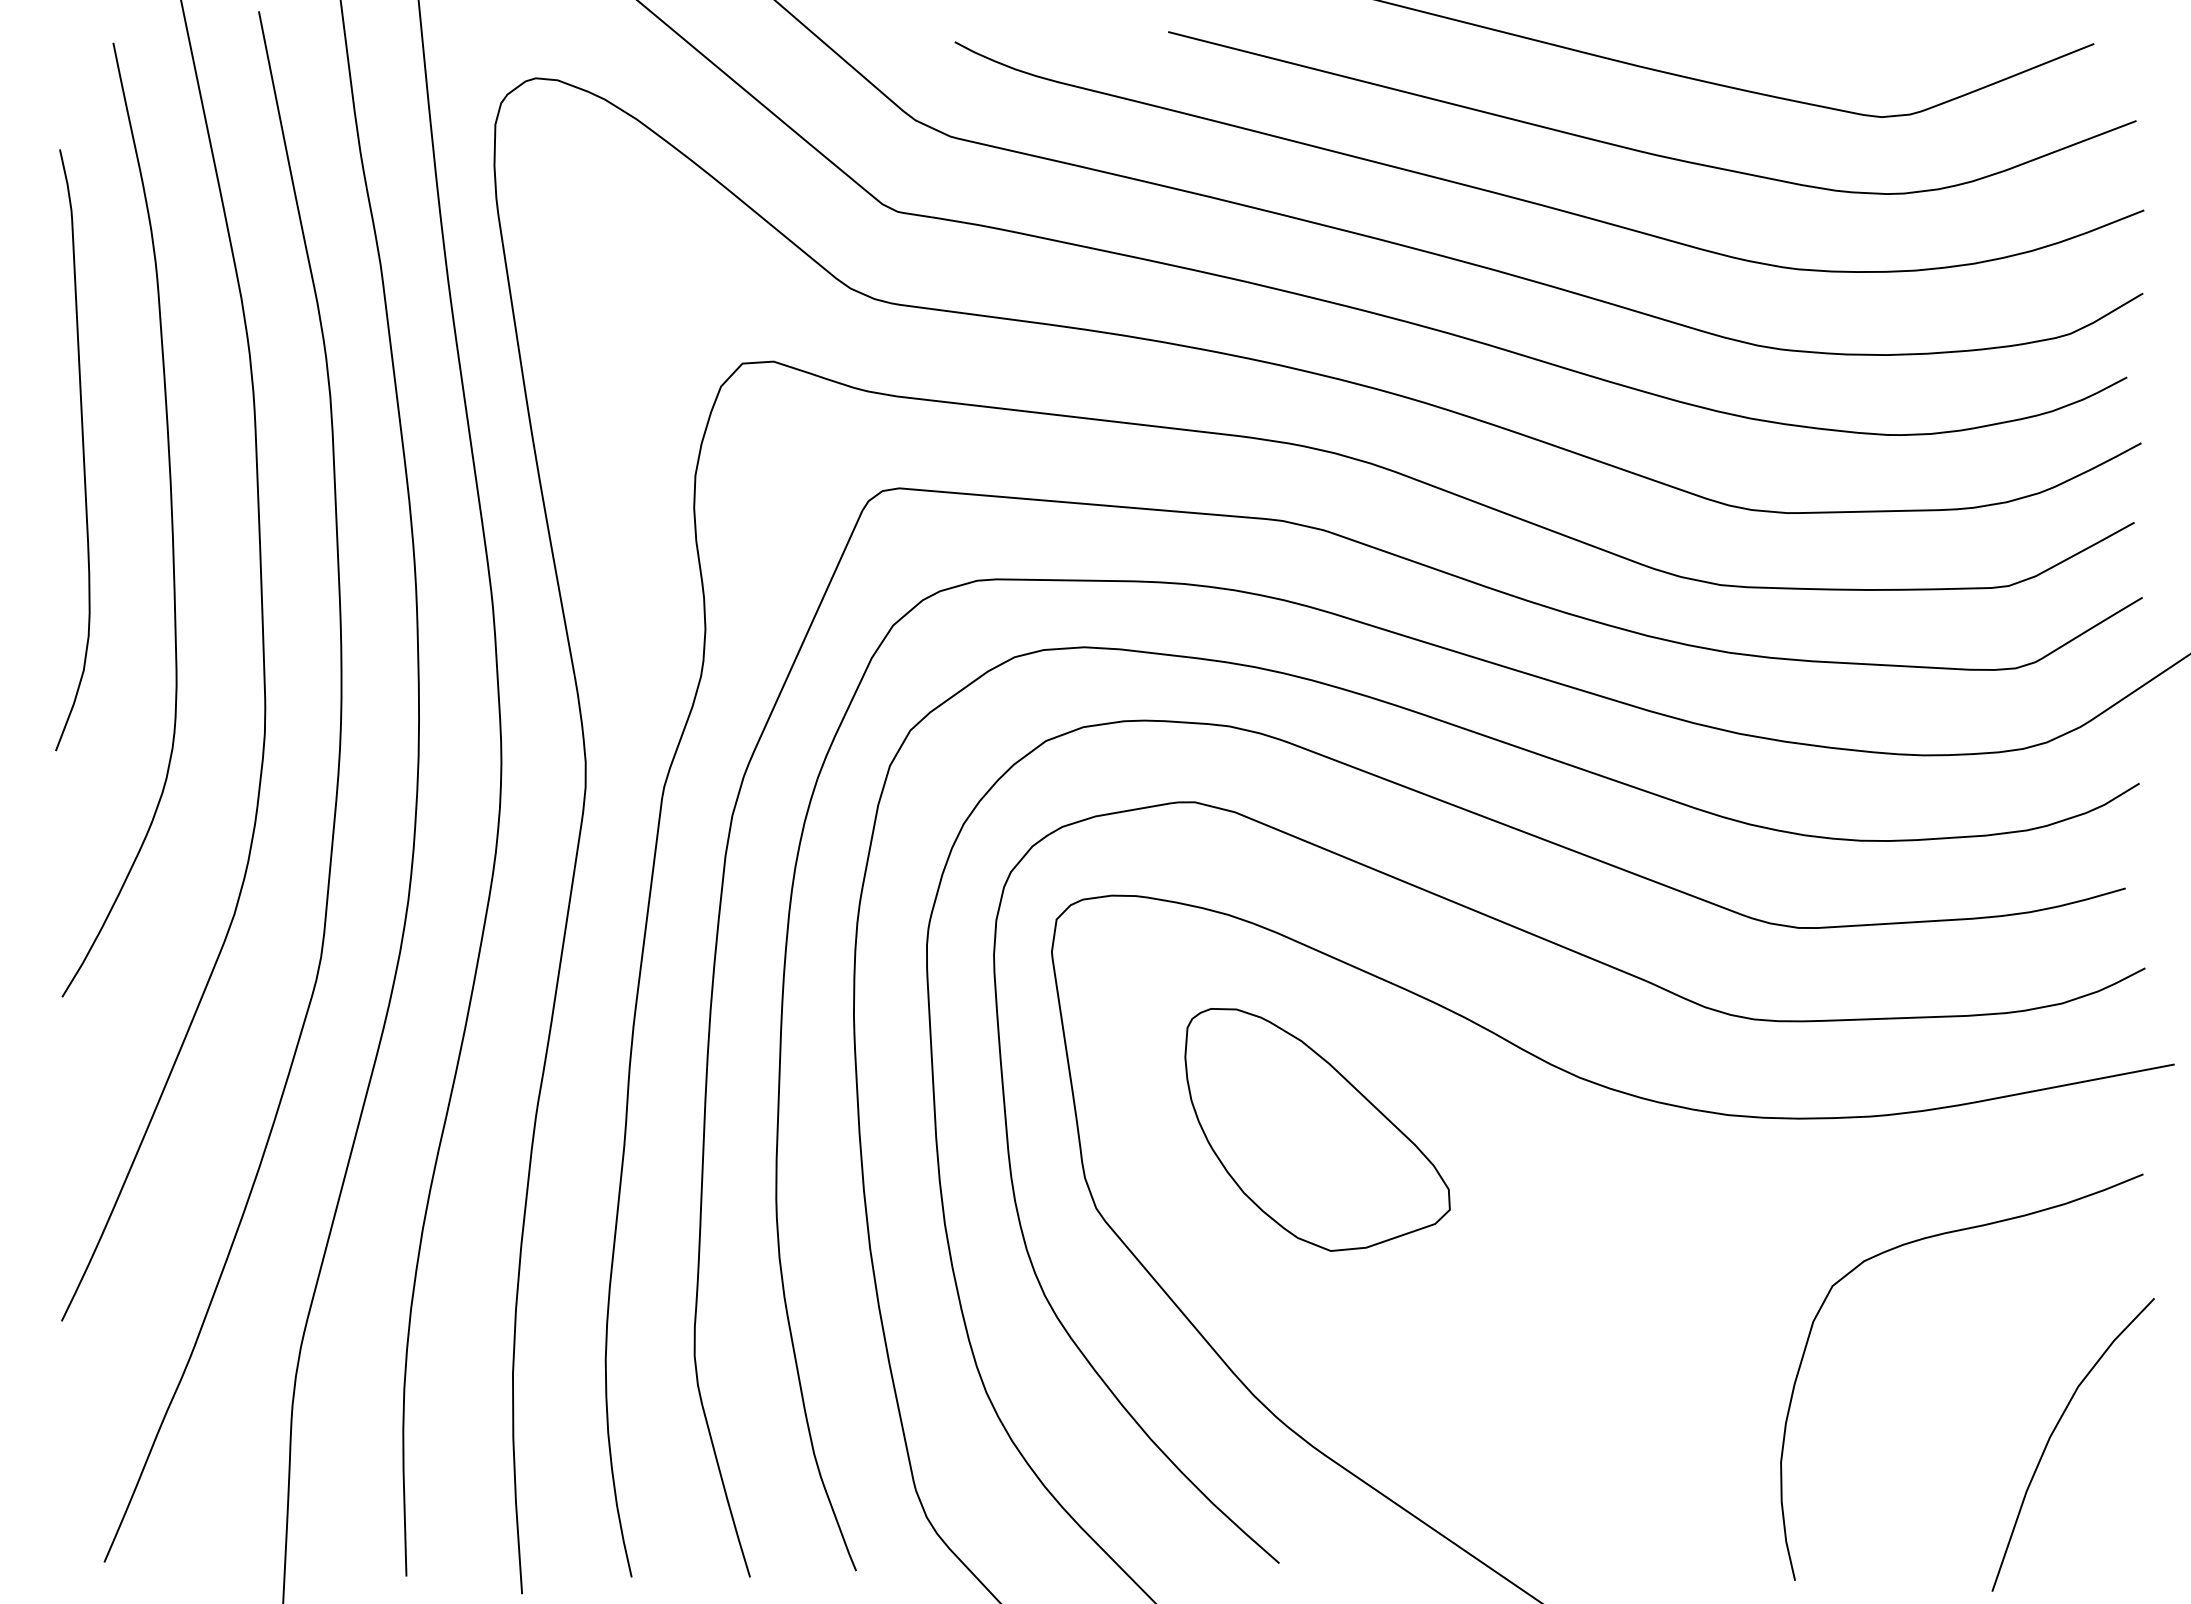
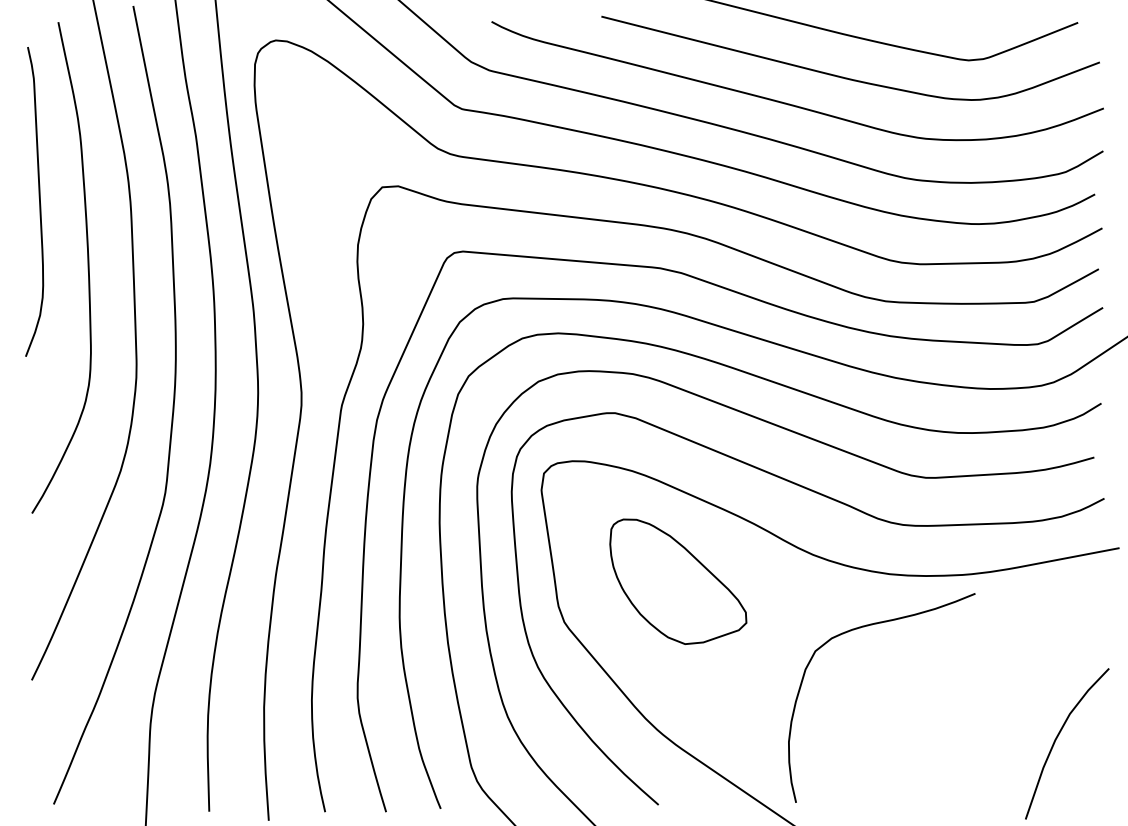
curve: (82, 449) -> (39, 201), moved
curve: (1927, 1240) -> (864, 627), moved

